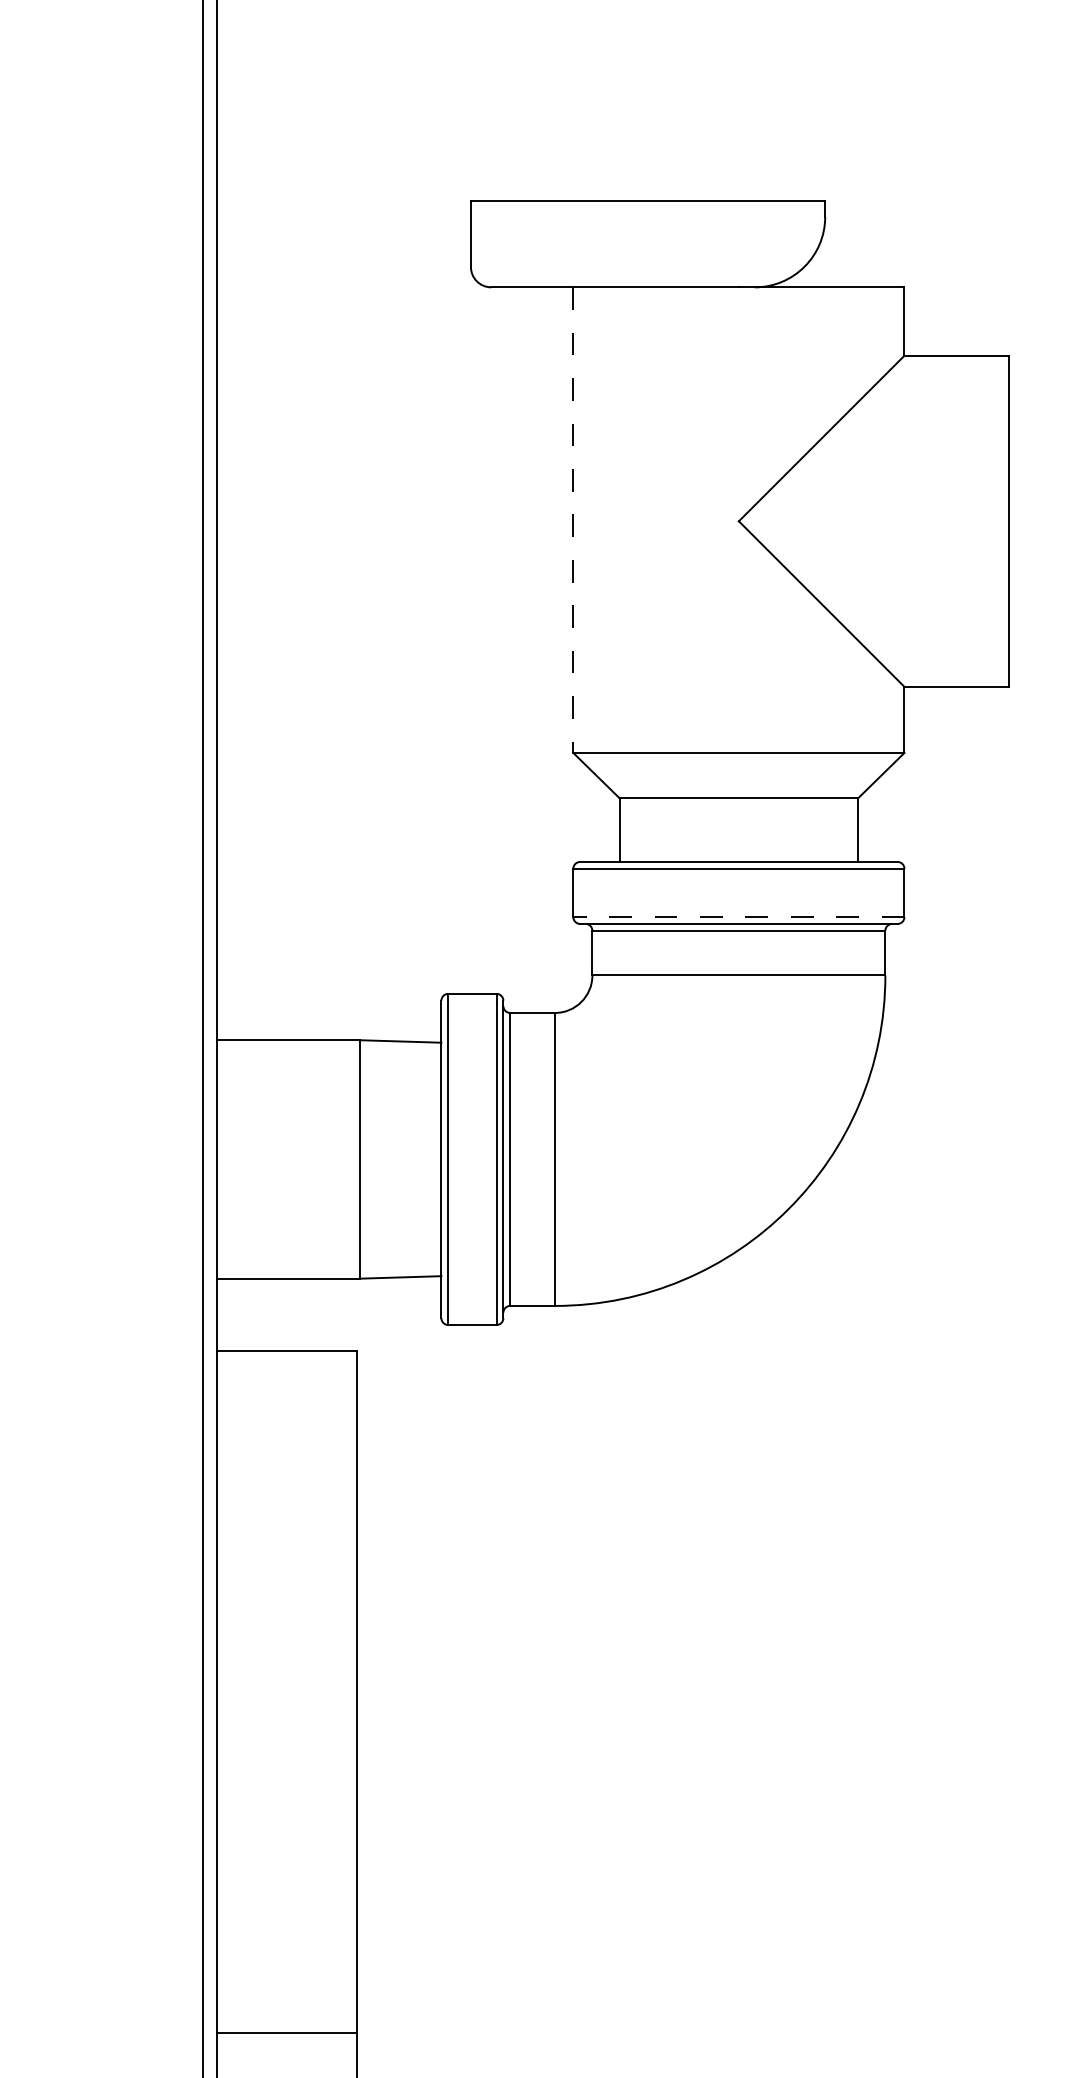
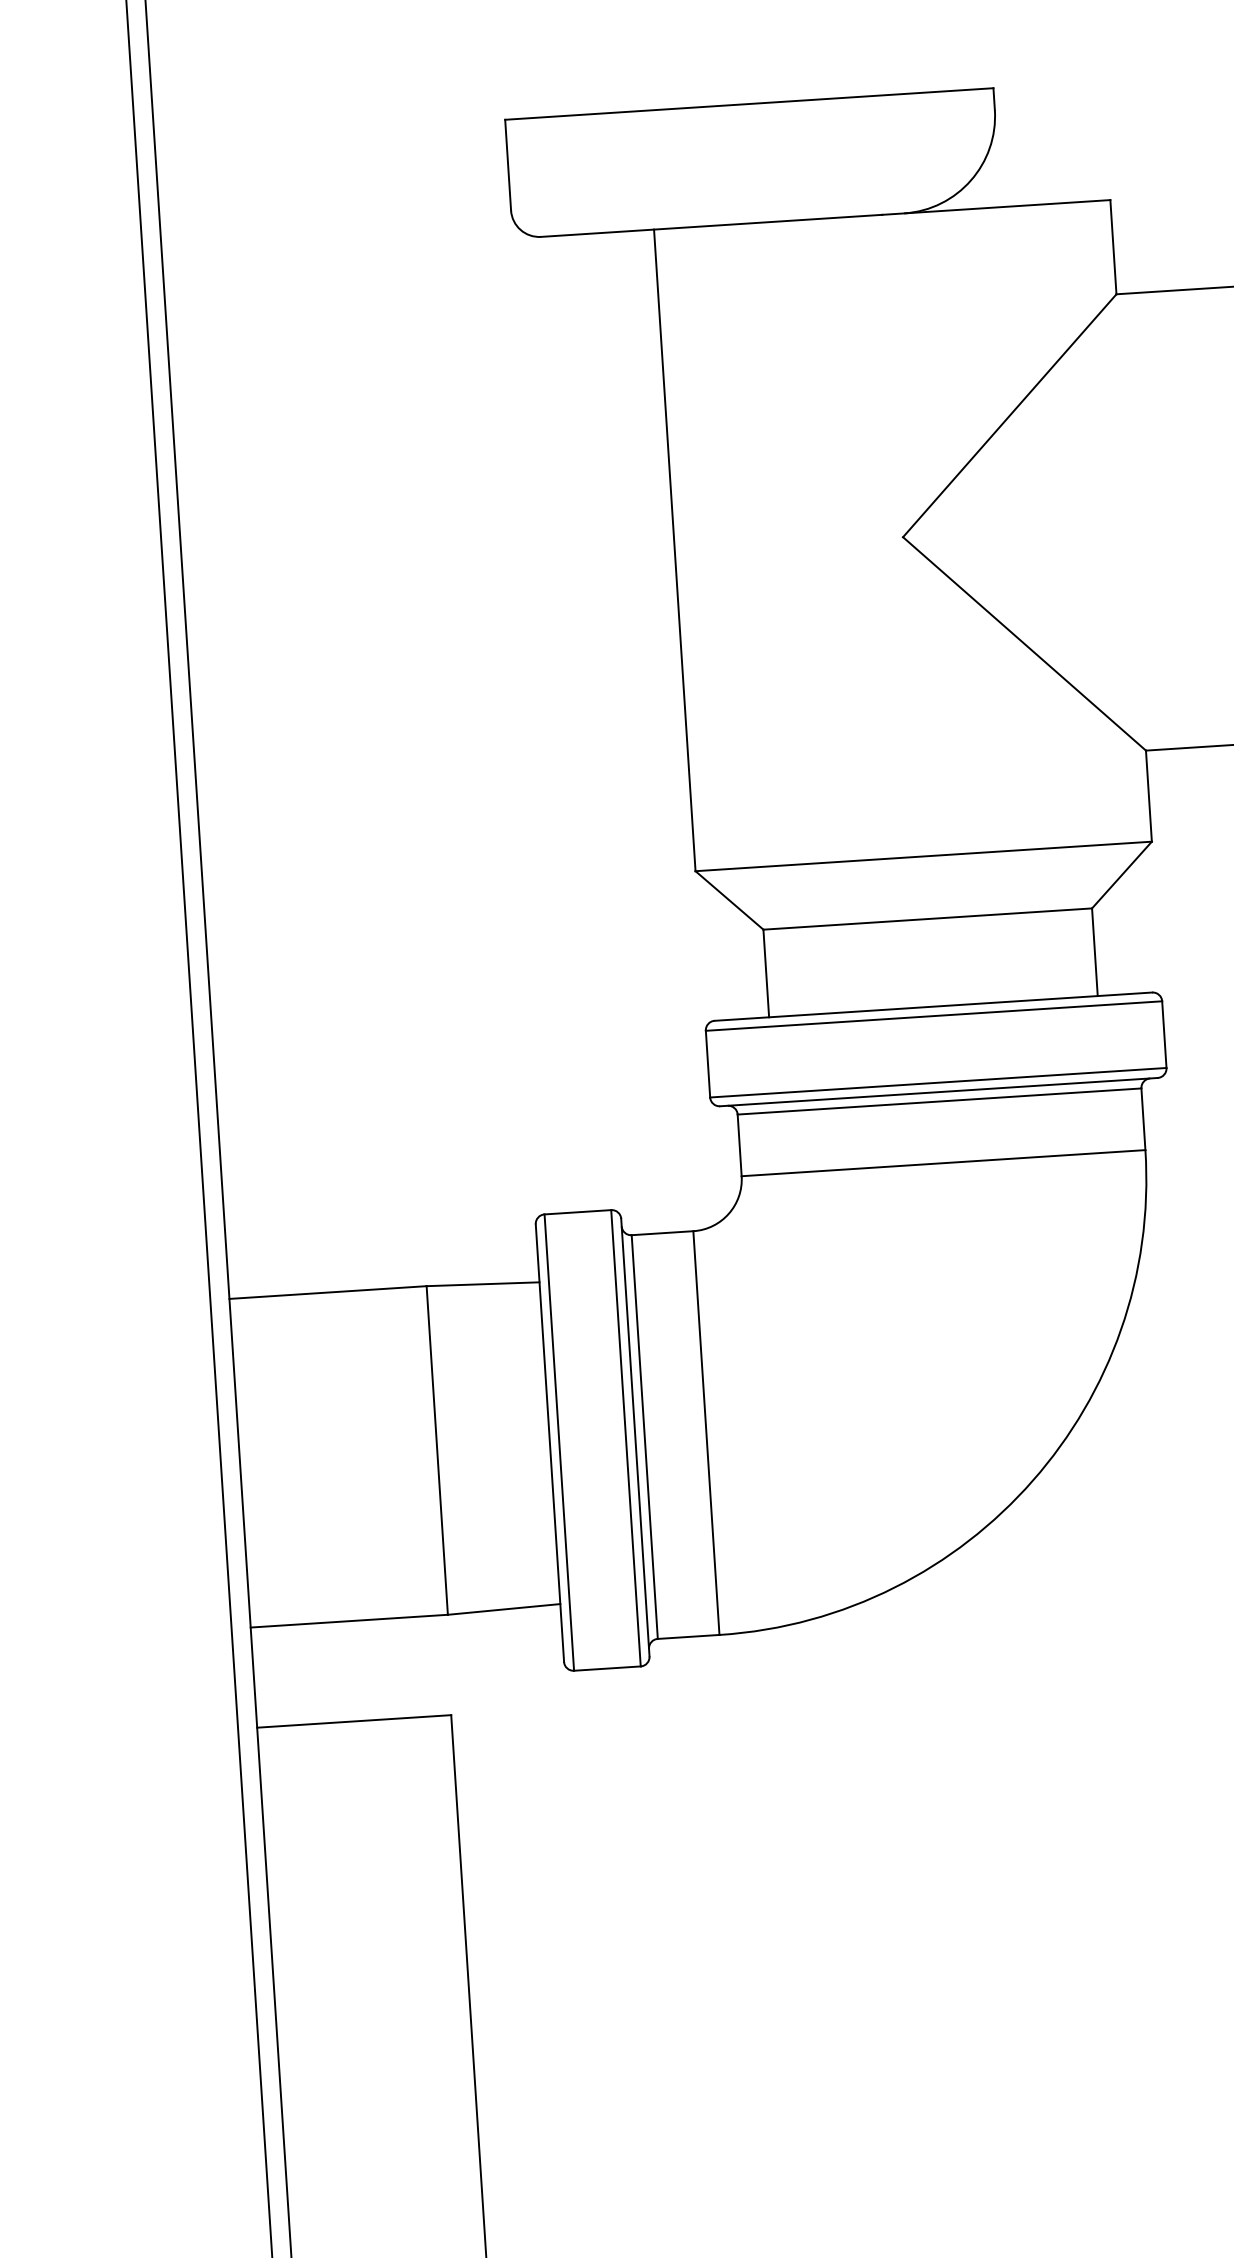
line: (573, 520) -> (675, 550), dashed -> solid
line: (738, 917) -> (937, 1083), dashed -> solid

